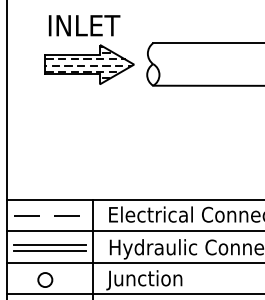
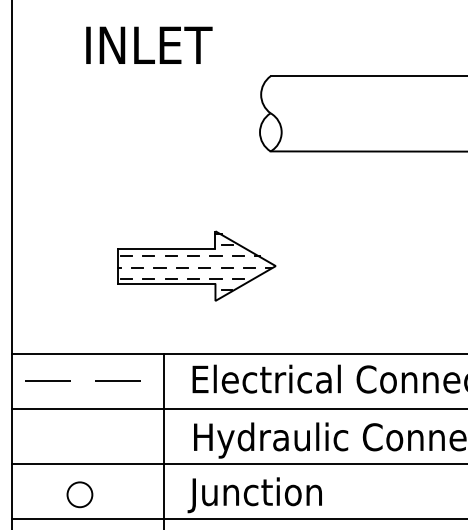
part: (89, 64) -> (196, 265), moved
line: (49, 244) -> (87, 432), removed
line: (49, 251) -> (87, 444), removed

